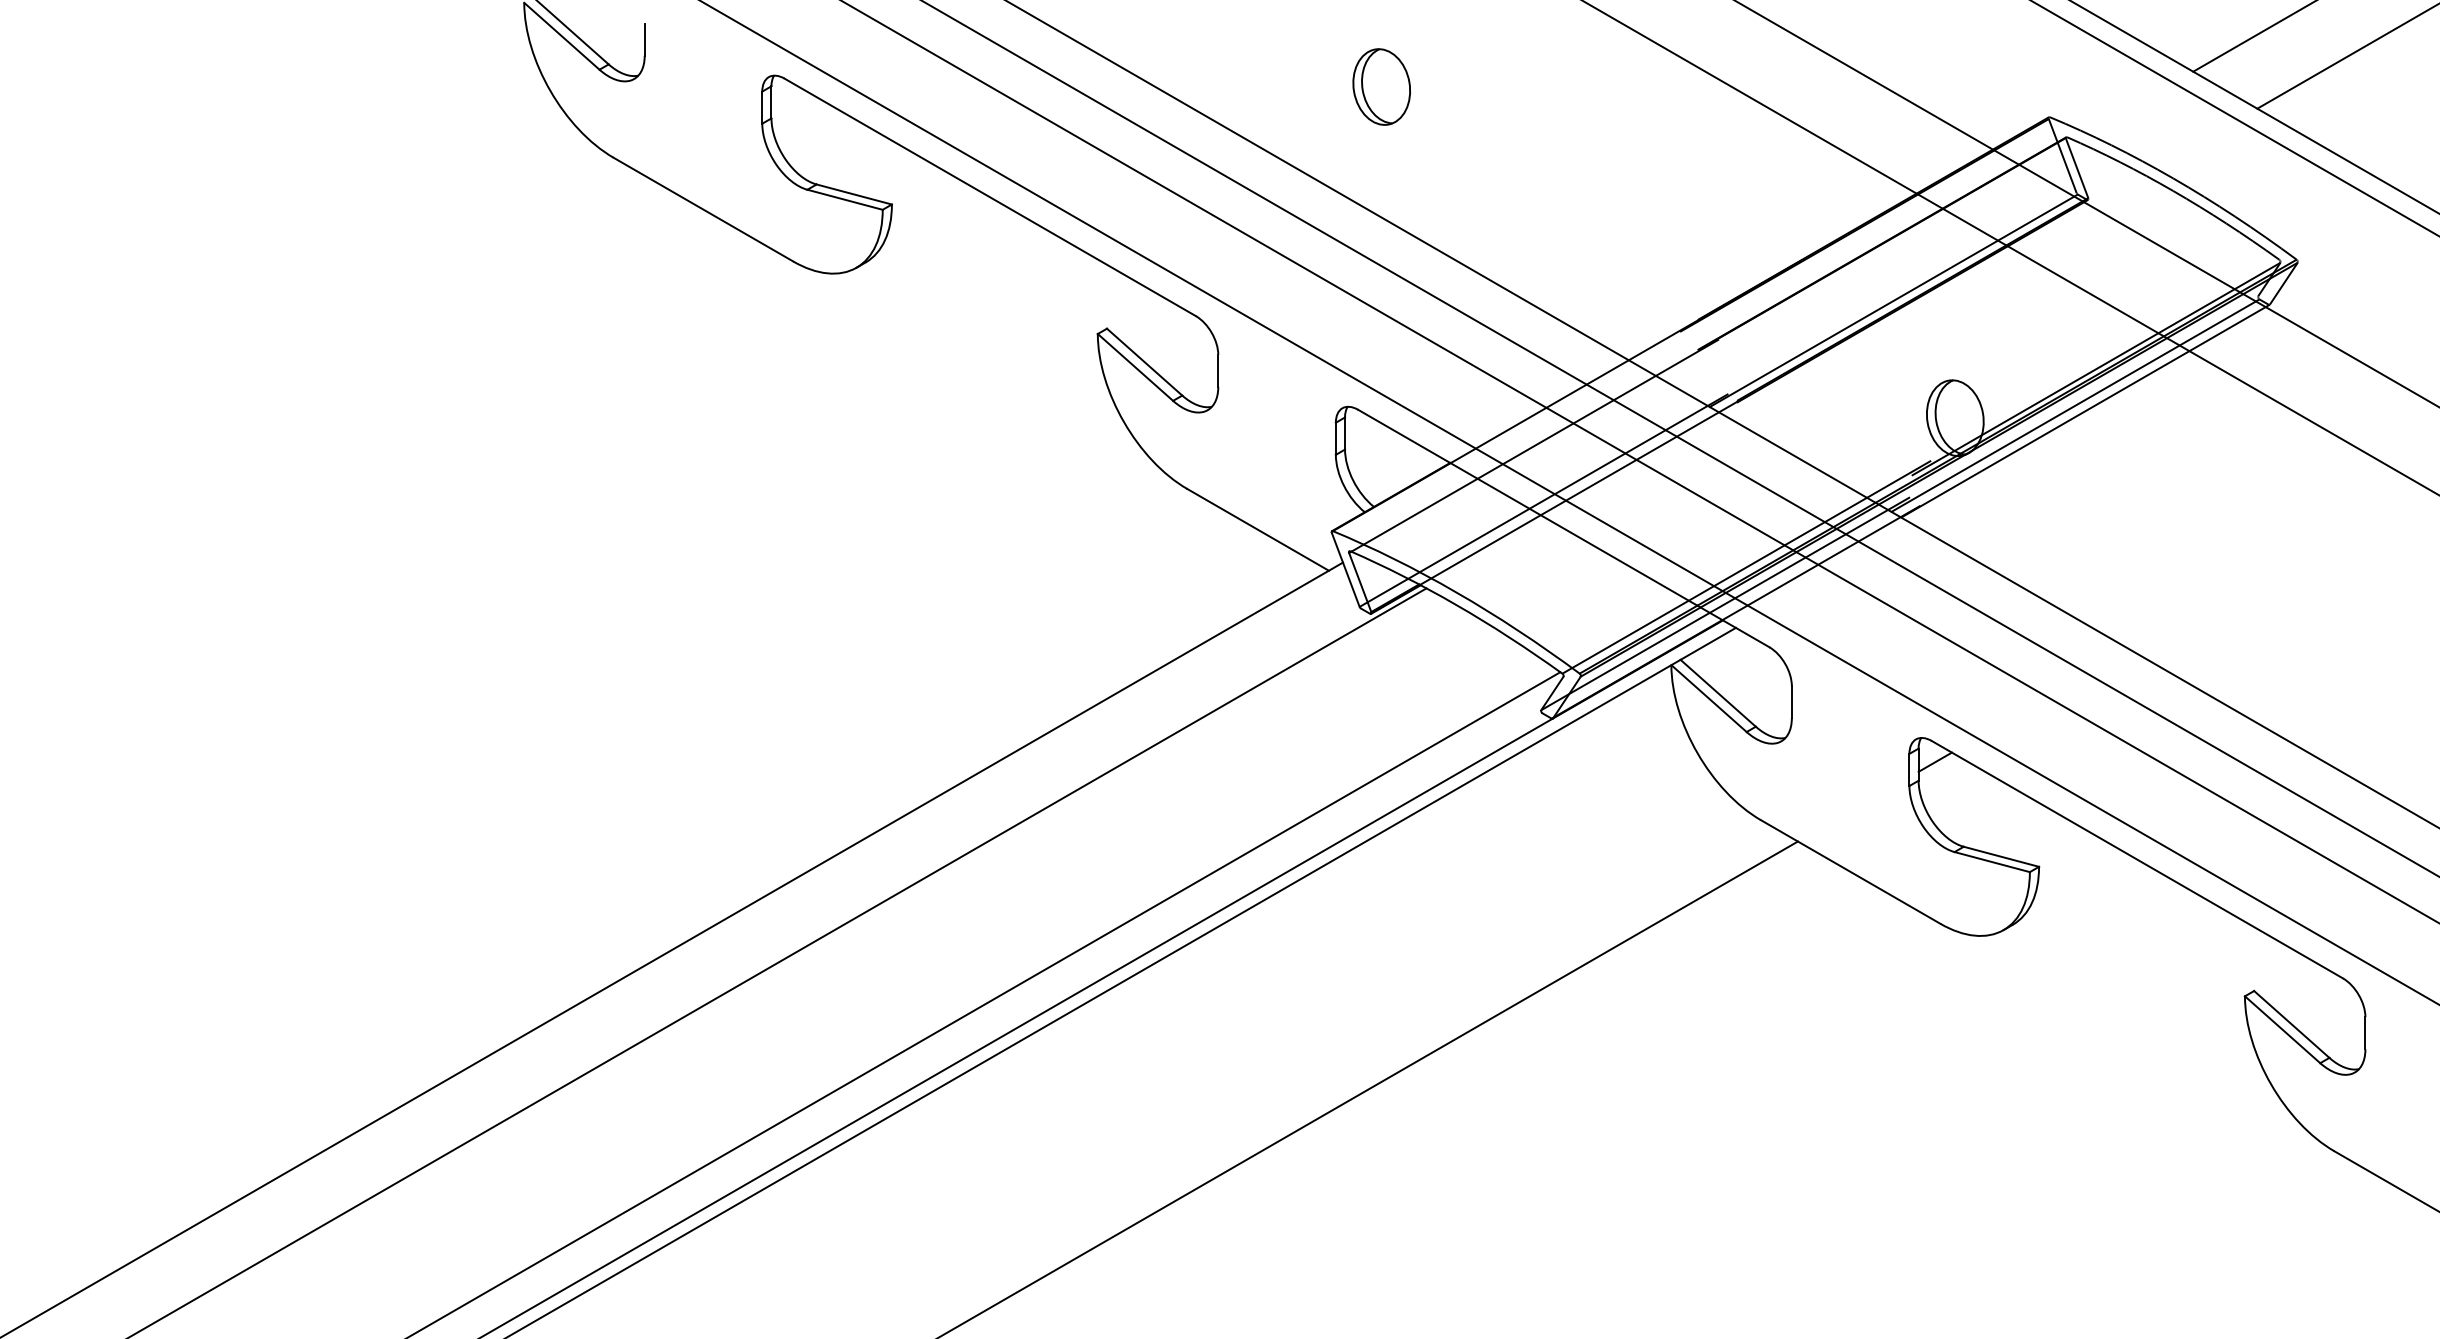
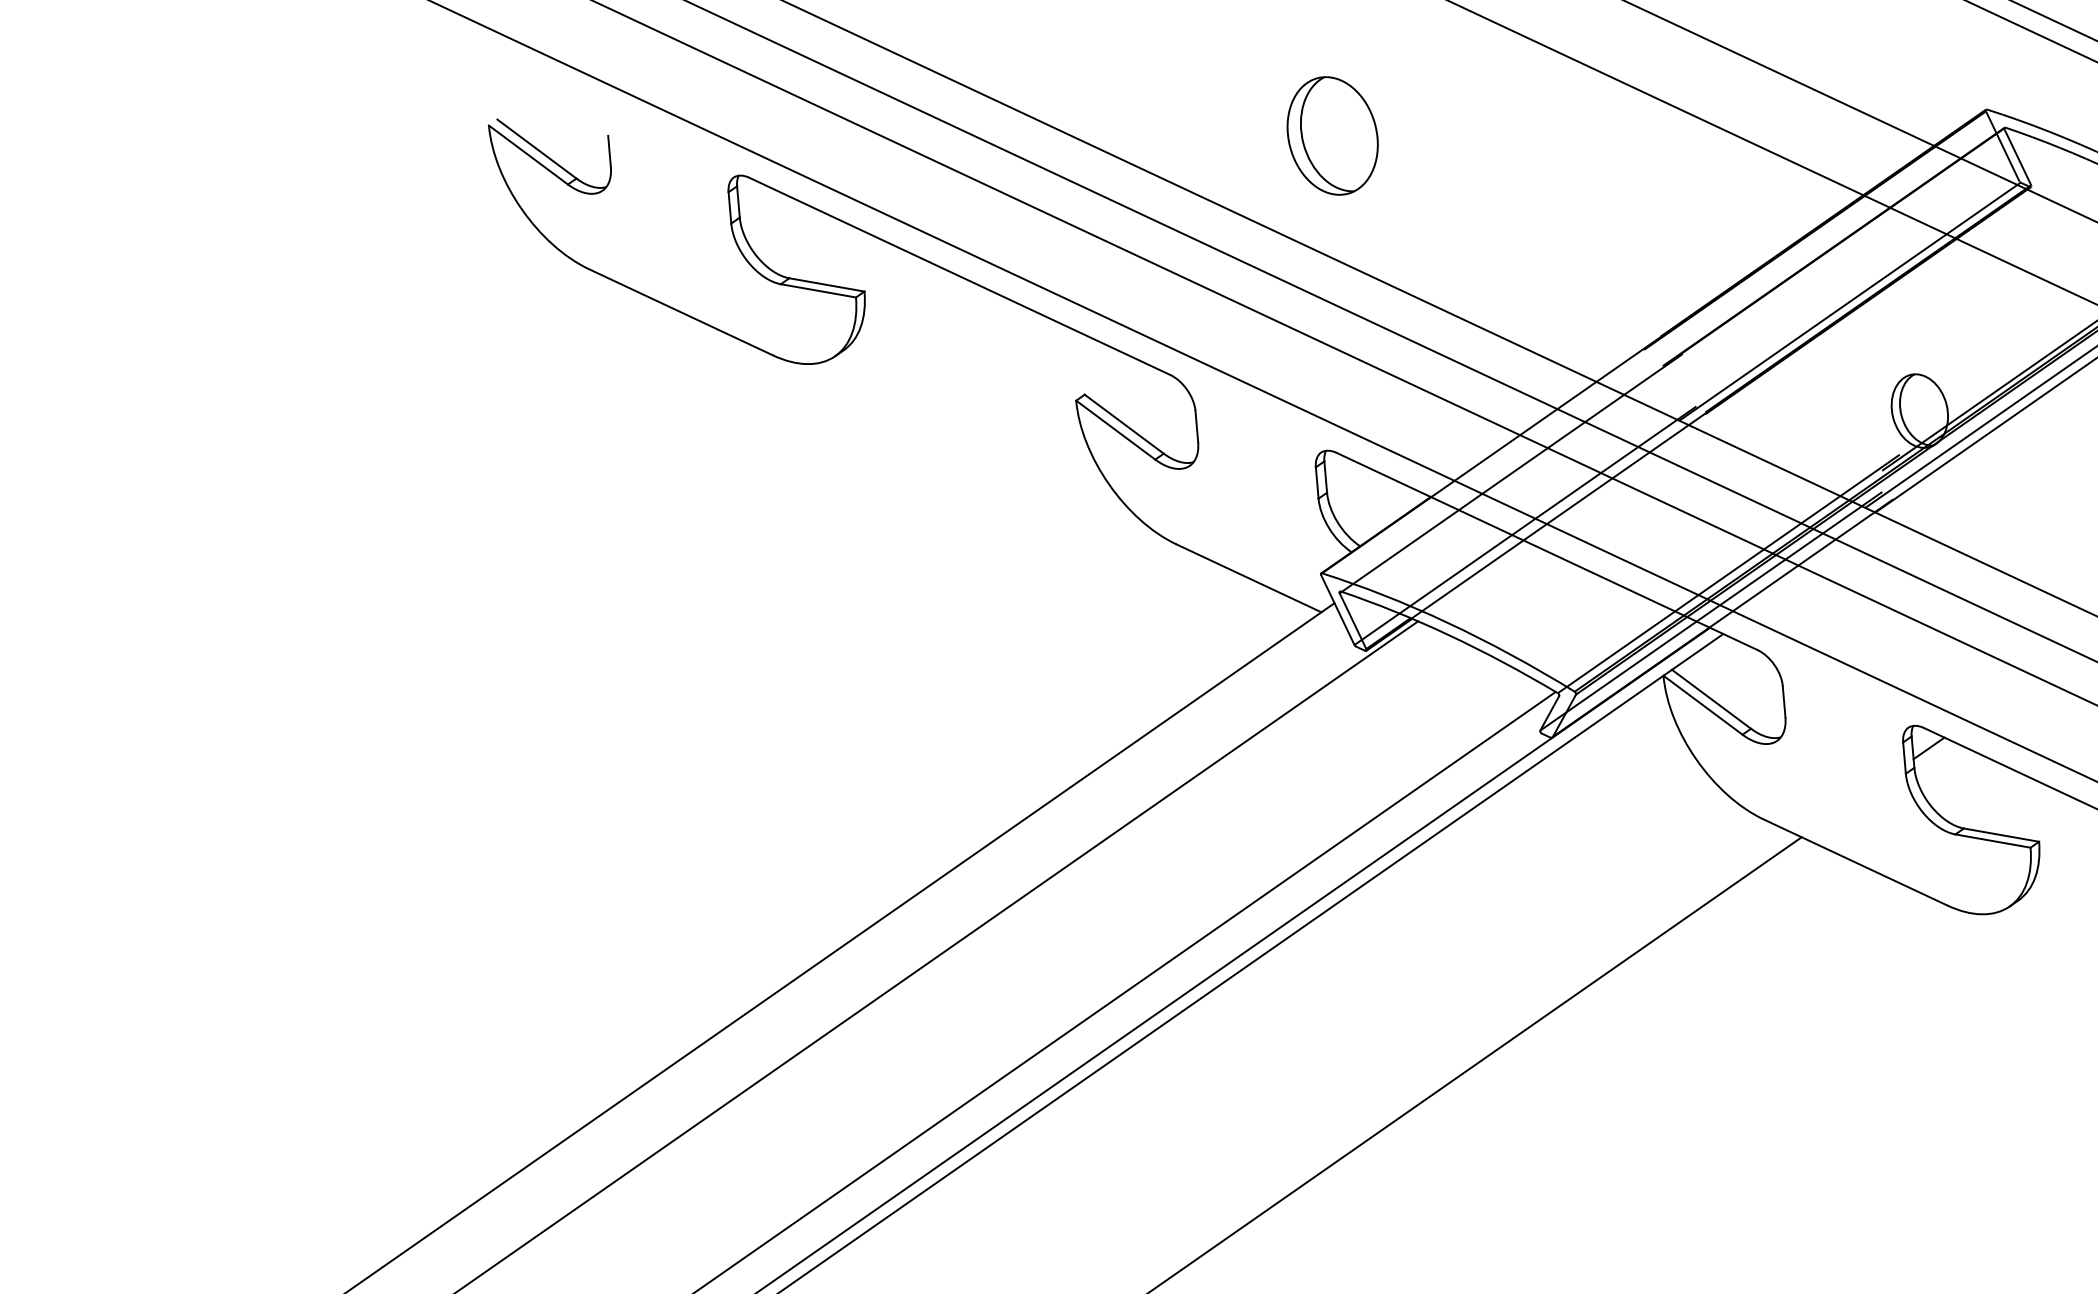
part: (1381, 86) -> (1332, 135), size x1.6

